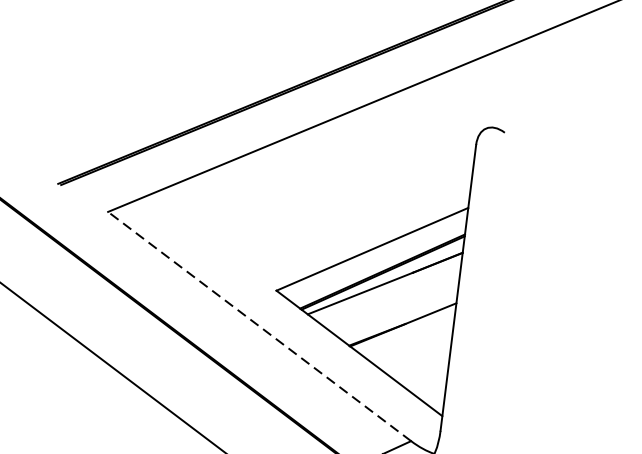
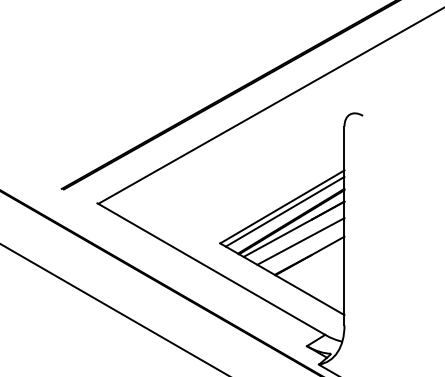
line: (374, 256) -> (284, 211), added
line: (392, 302) -> (300, 241), added
line: (259, 326) -> (211, 269), dashed -> solid

